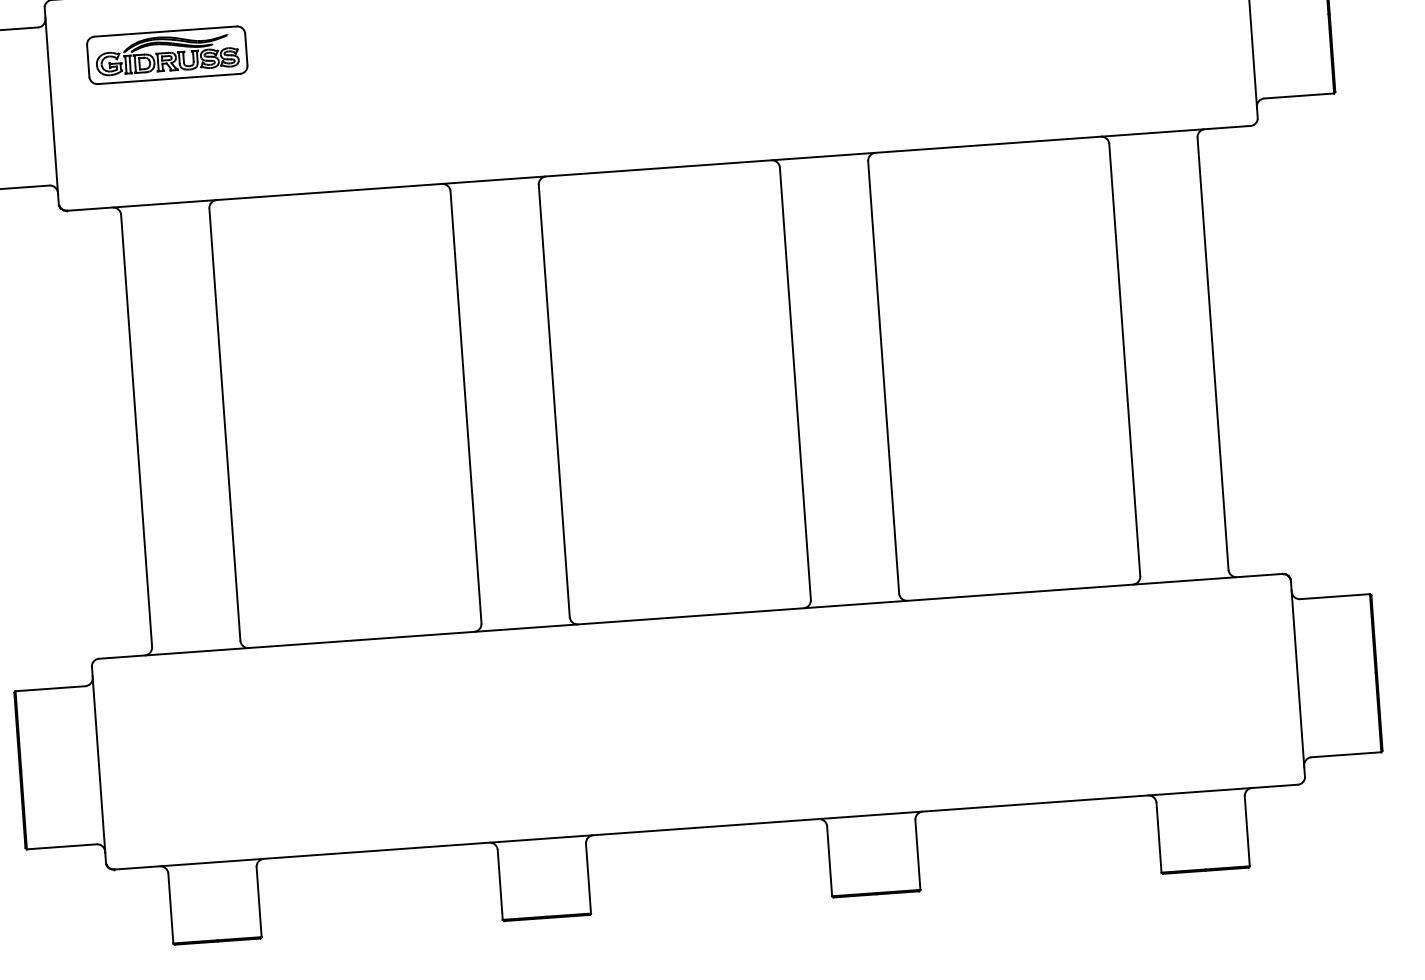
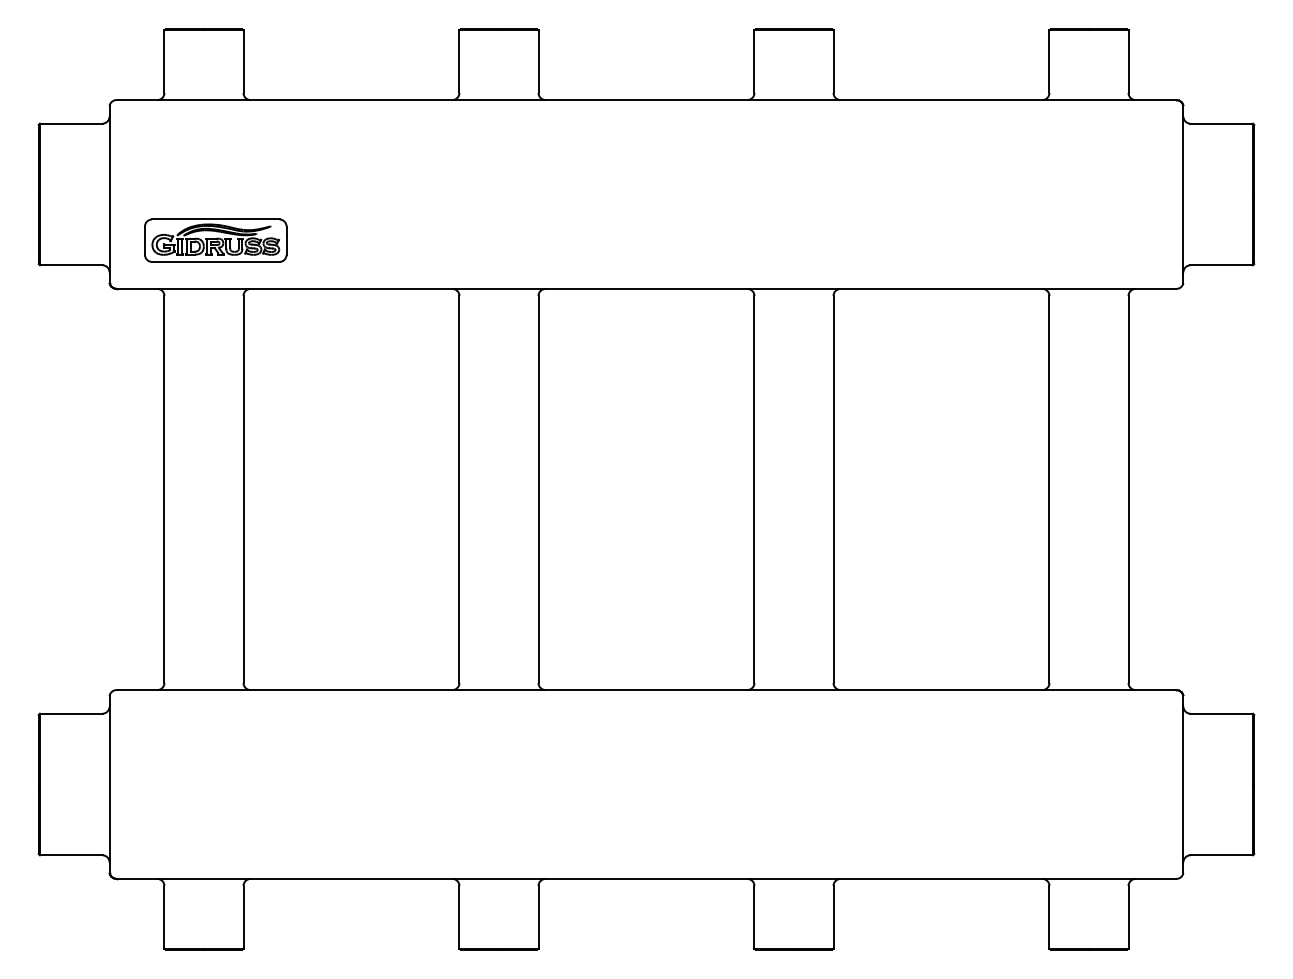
part: (166, 55) -> (215, 240), moved

